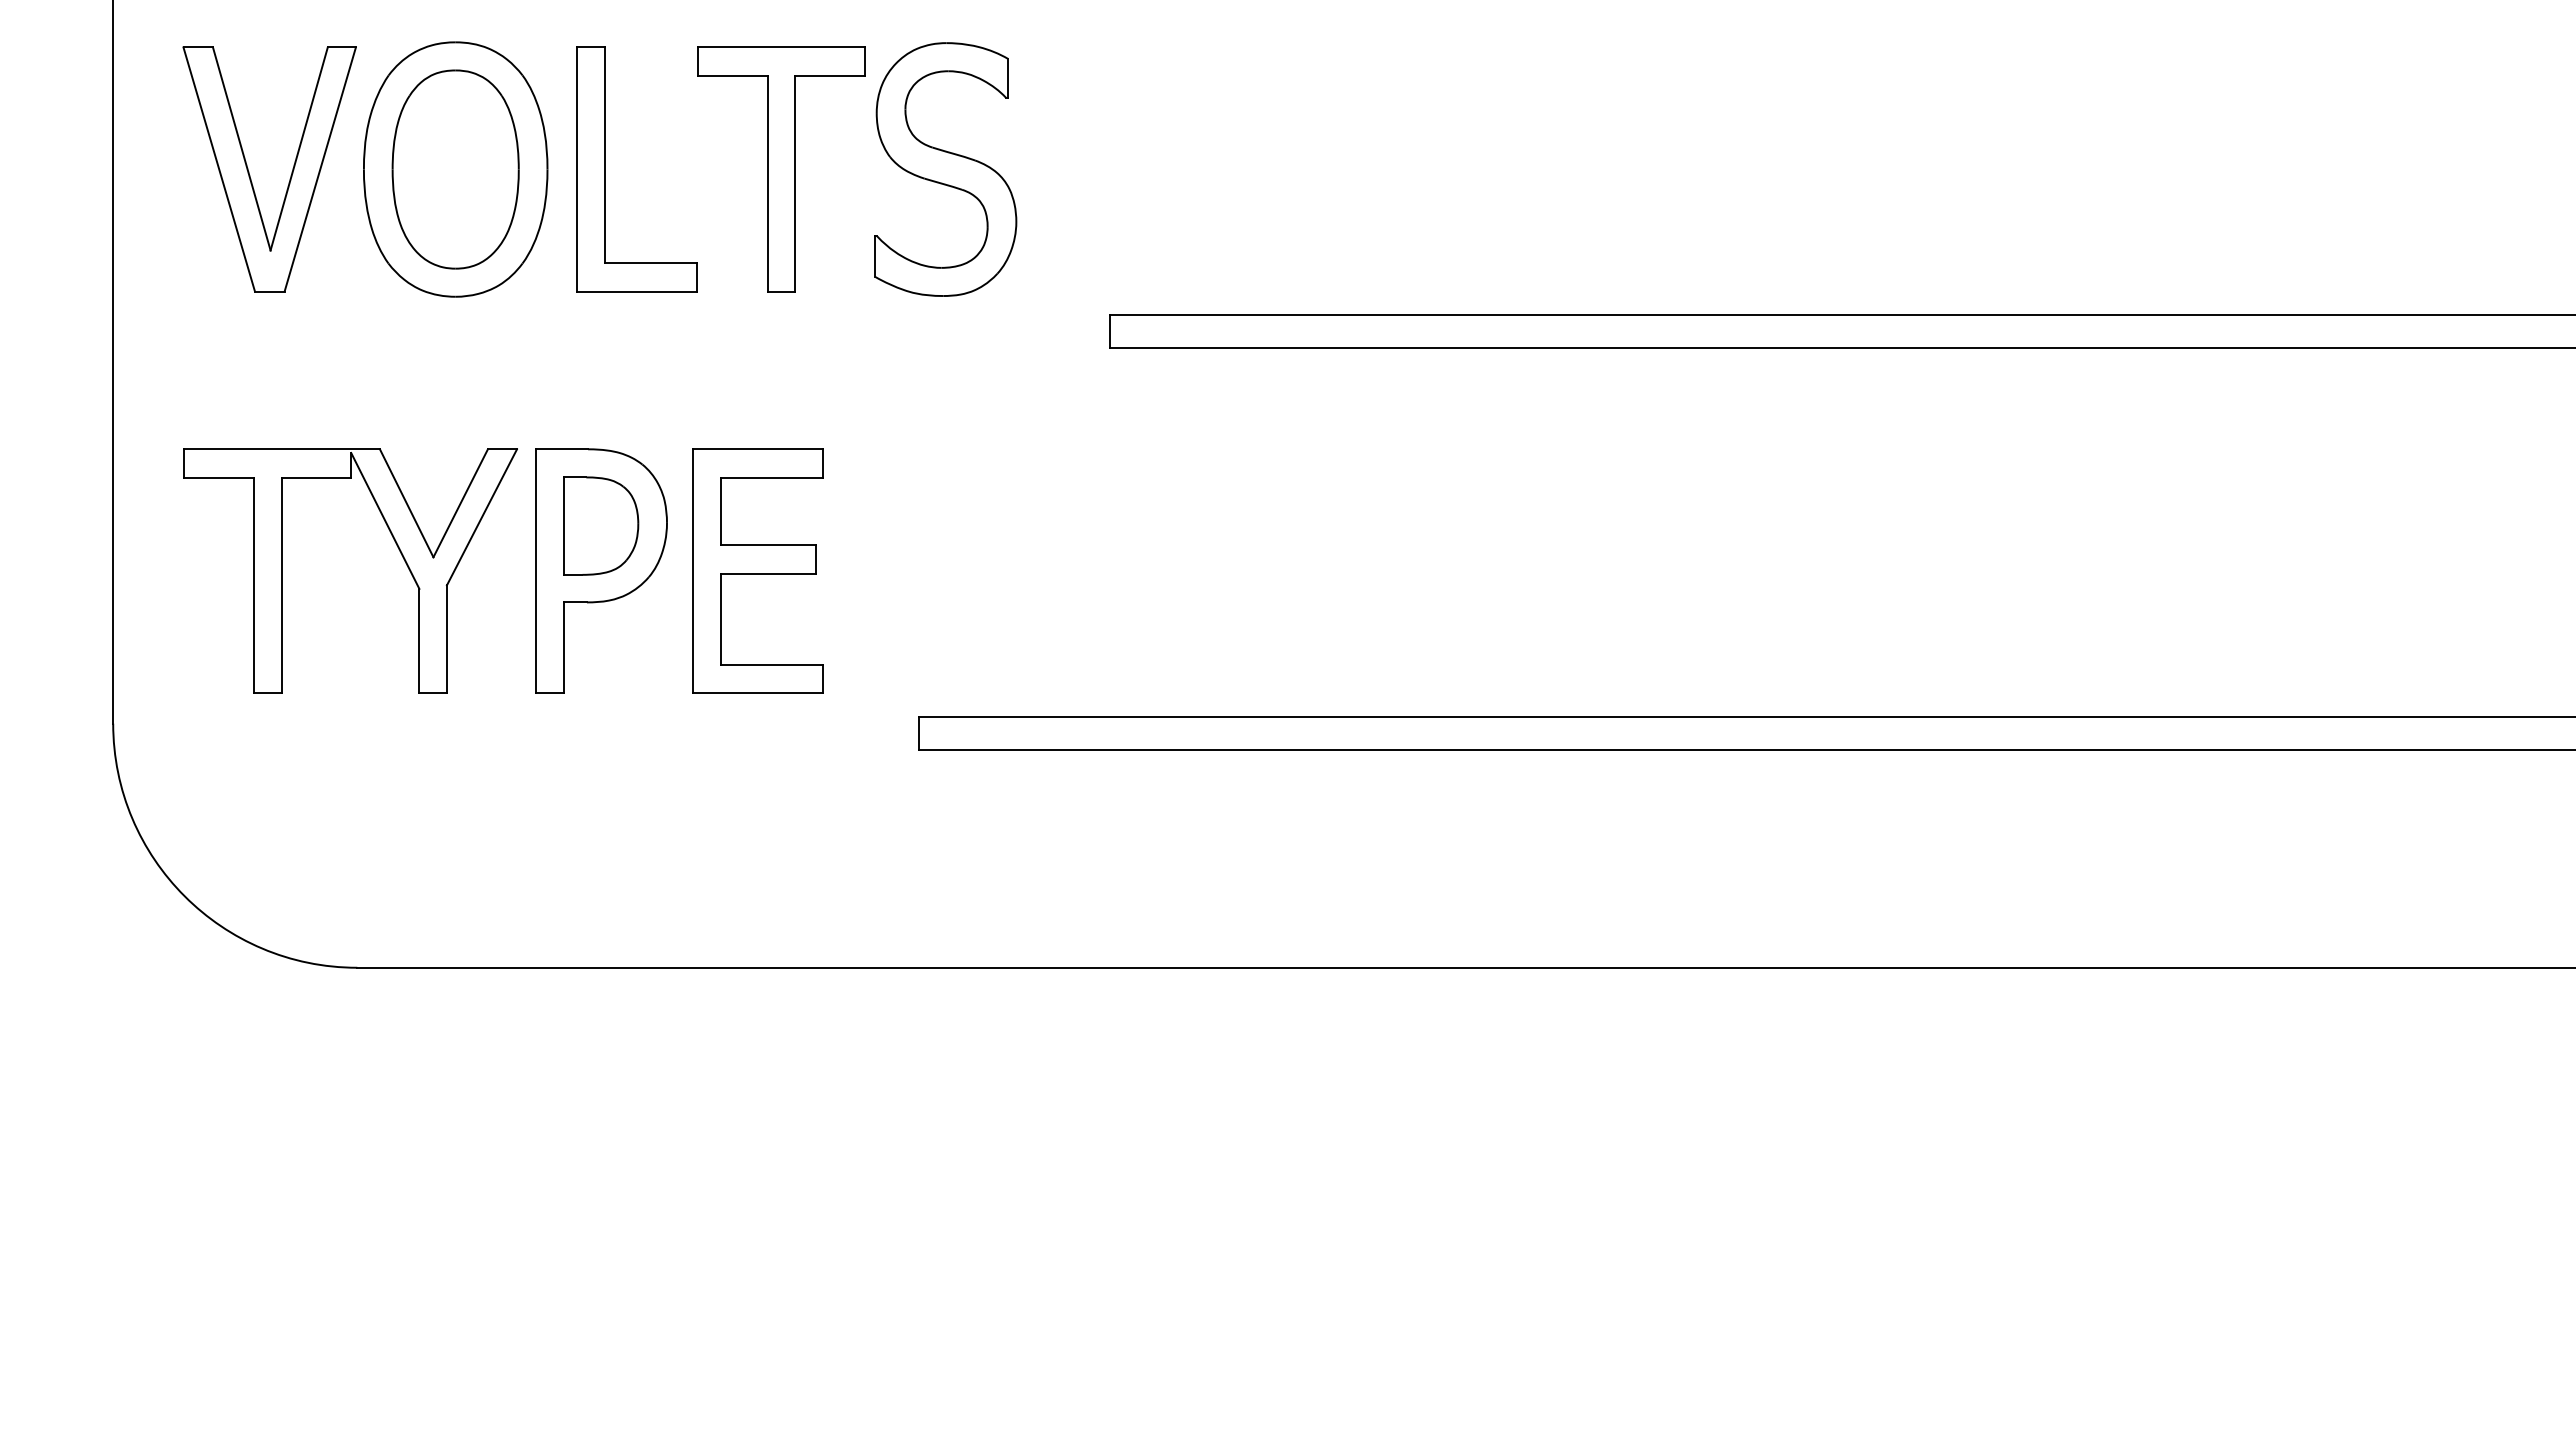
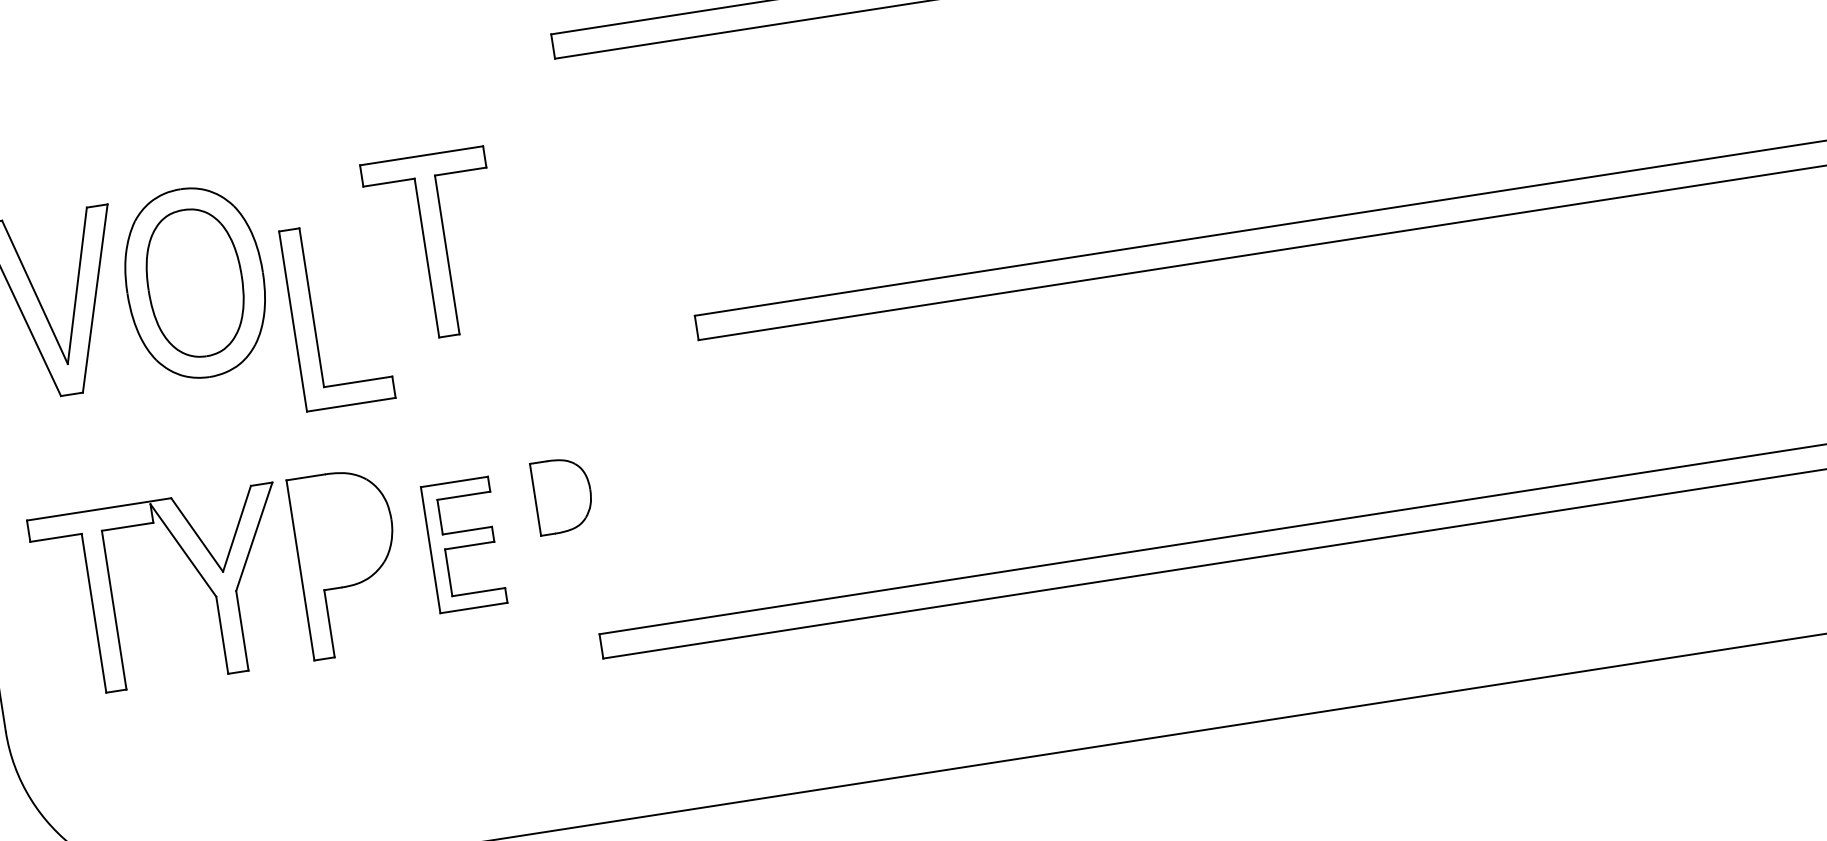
part: (605, 169) -> (313, 318), moved
part: (945, 169) -> (556, 227), removed
part: (601, 525) -> (563, 495), moved
part: (757, 570) -> (463, 544), size x0.7

